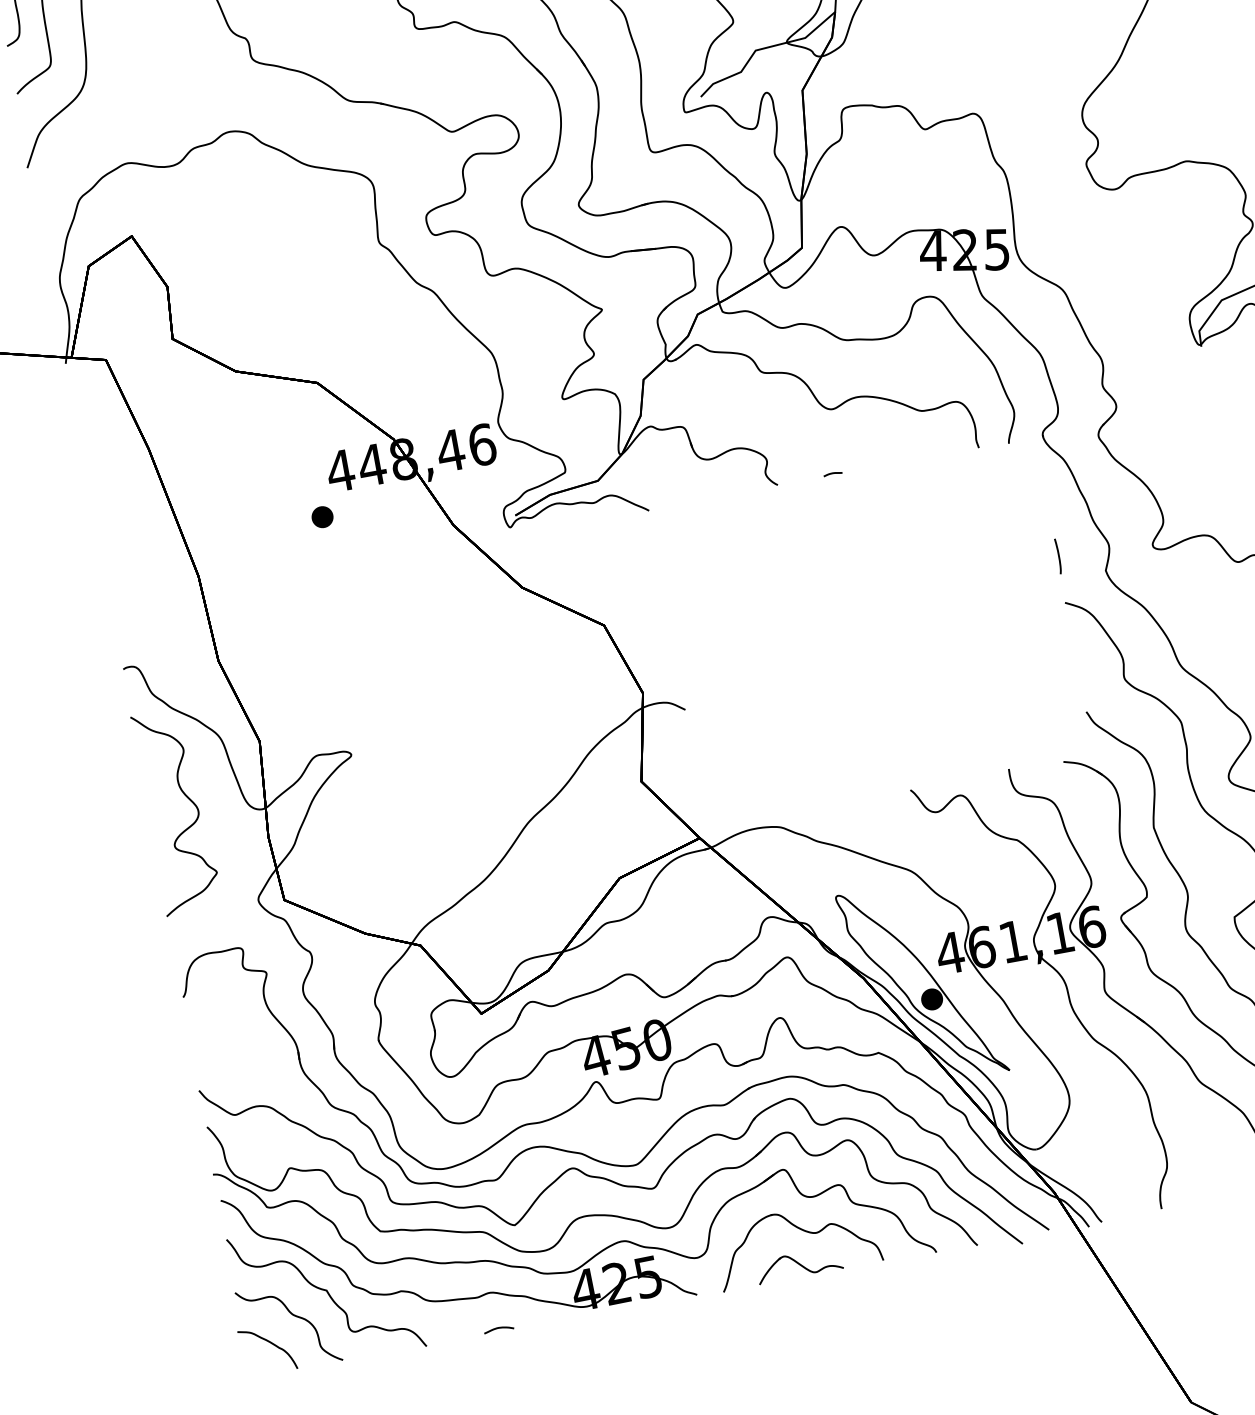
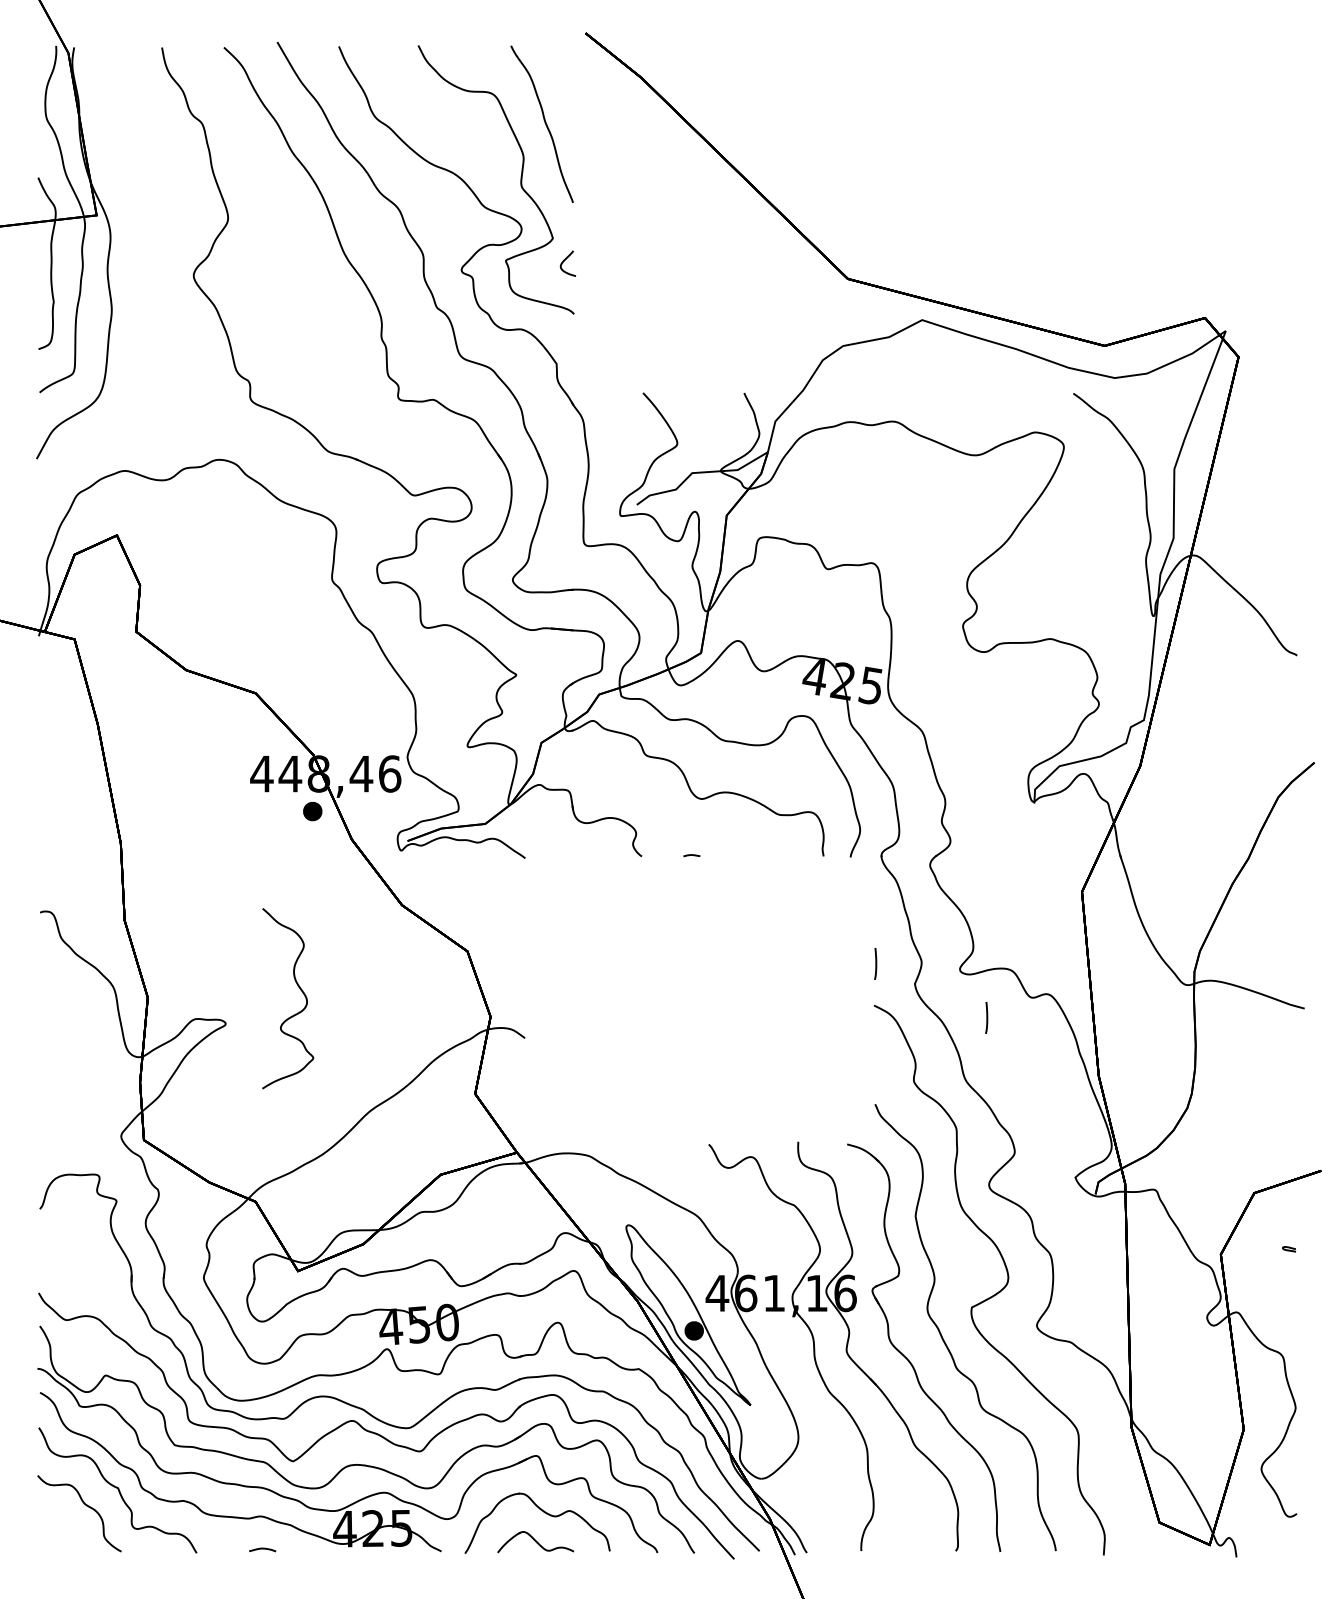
part: (322, 517) -> (312, 811), moved
line: (1191, 593) -> (986, 1017), added
curve: (188, 800) -> (300, 990), moved
curve: (271, 1344) -> (61, 1526), removed

